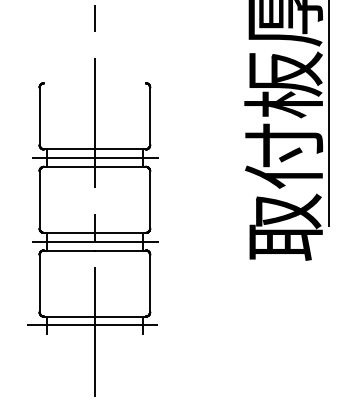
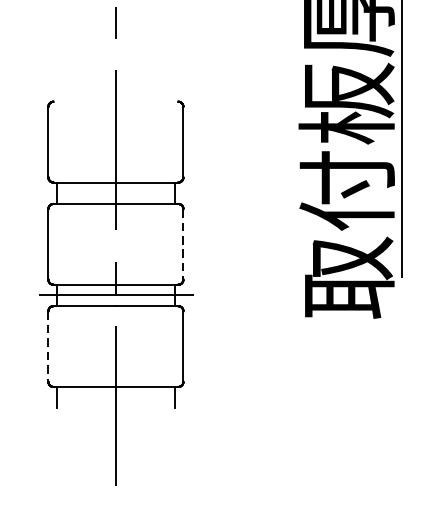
line: (94, 158) -> (115, 193), removed
line: (150, 199) -> (183, 243), solid -> dashed
line: (39, 283) -> (48, 346), solid -> dashed
line: (93, 325) -> (114, 397), removed

